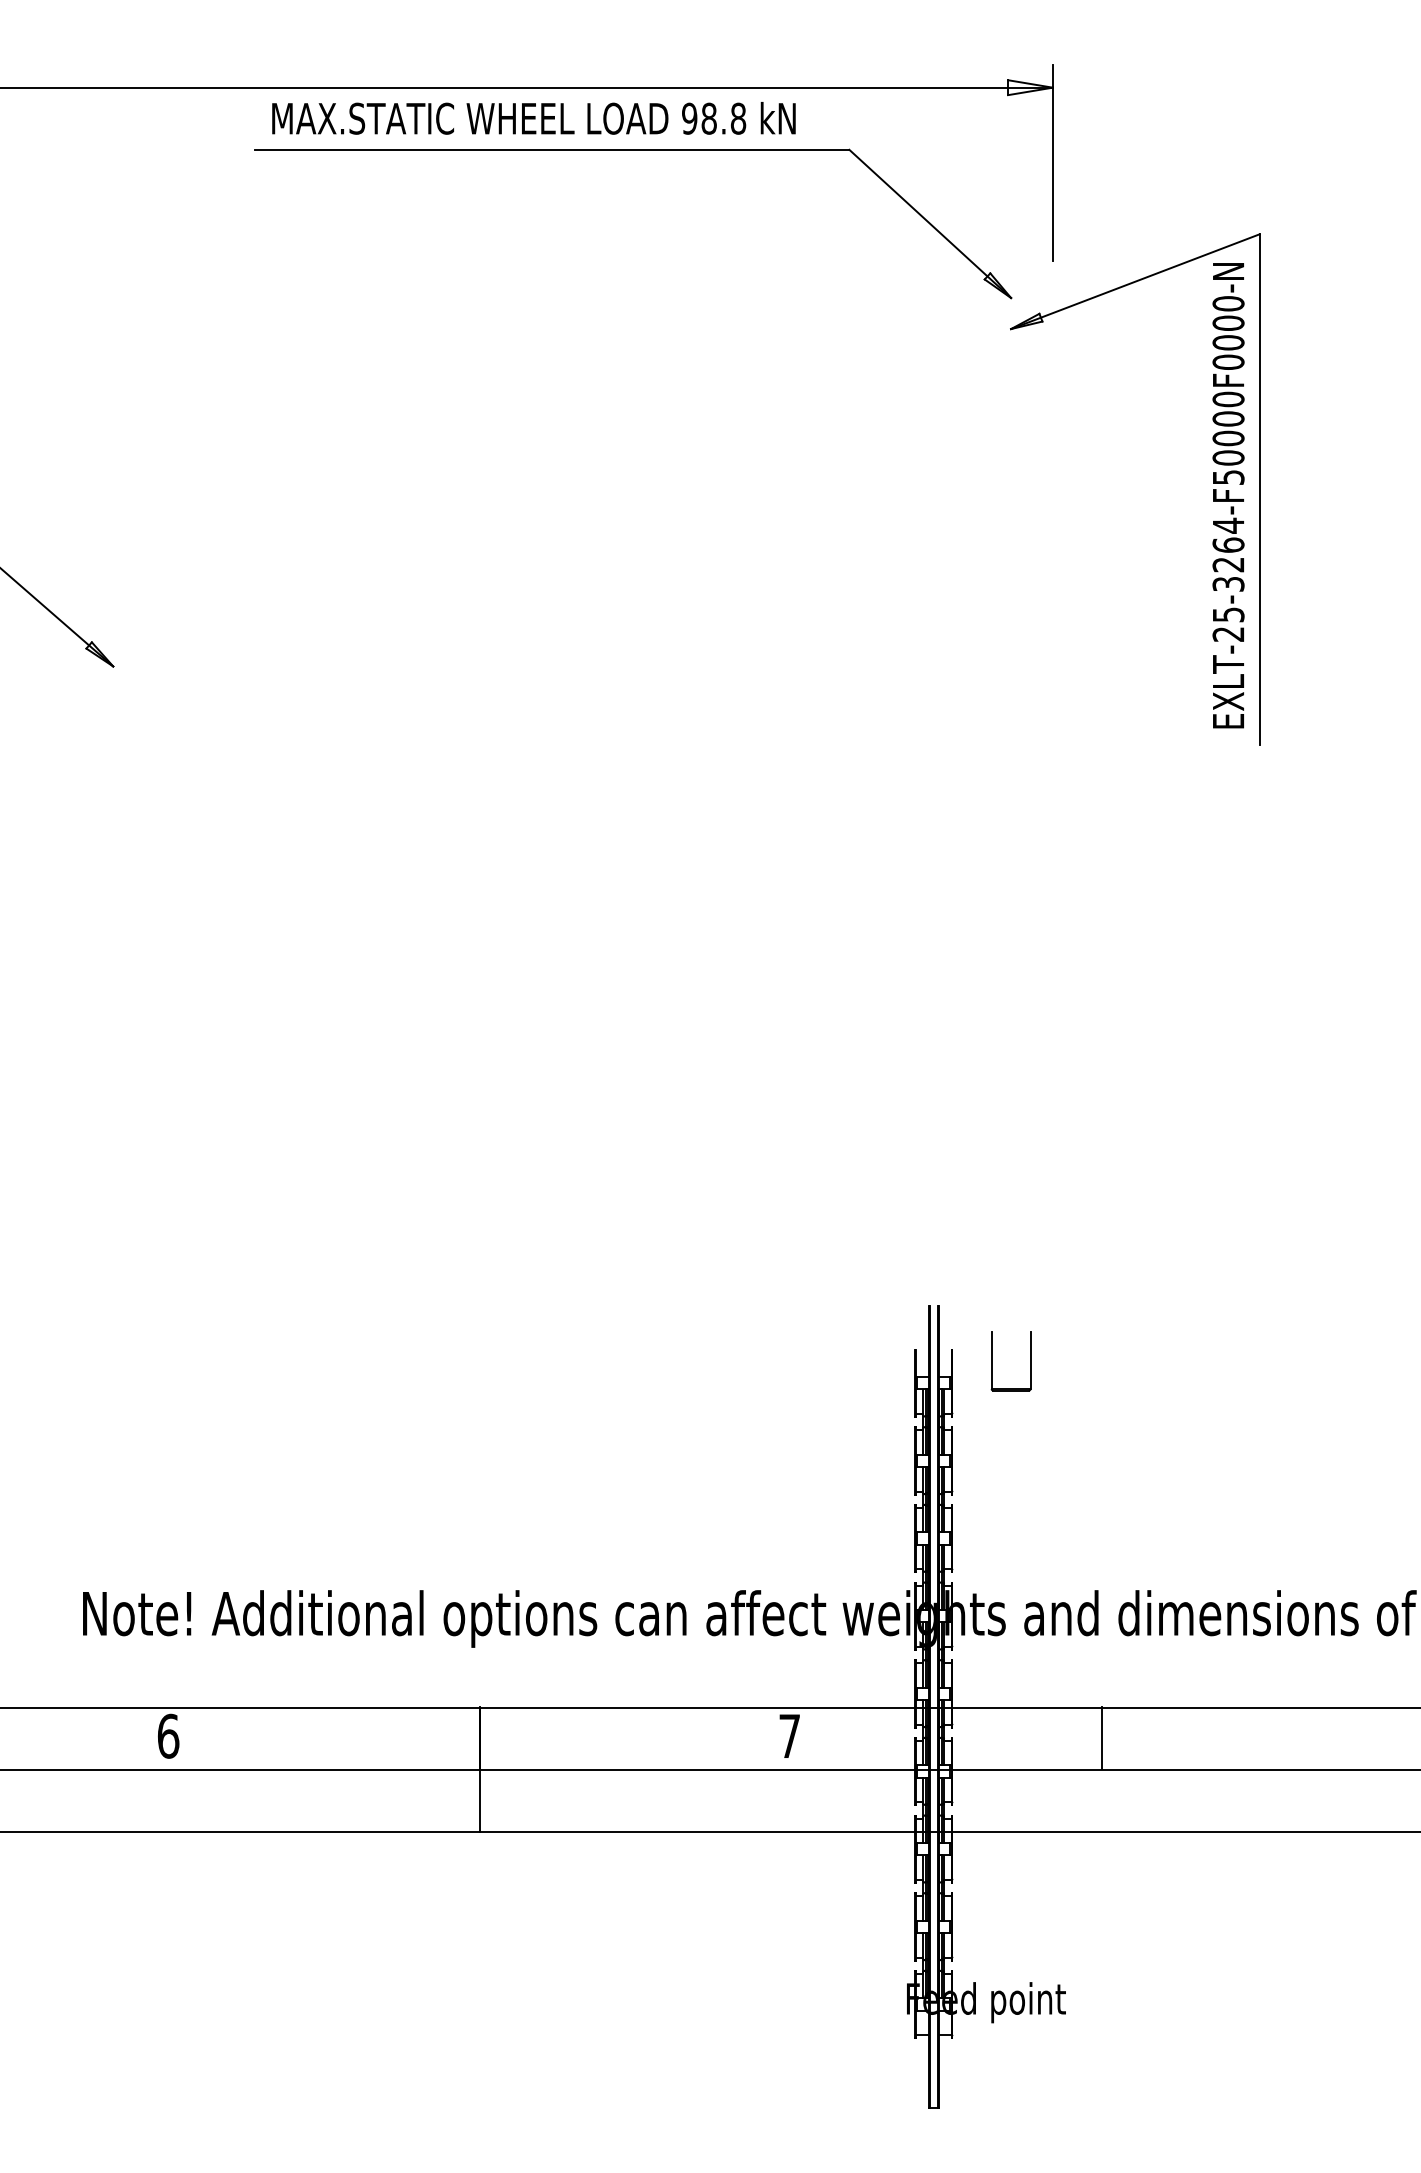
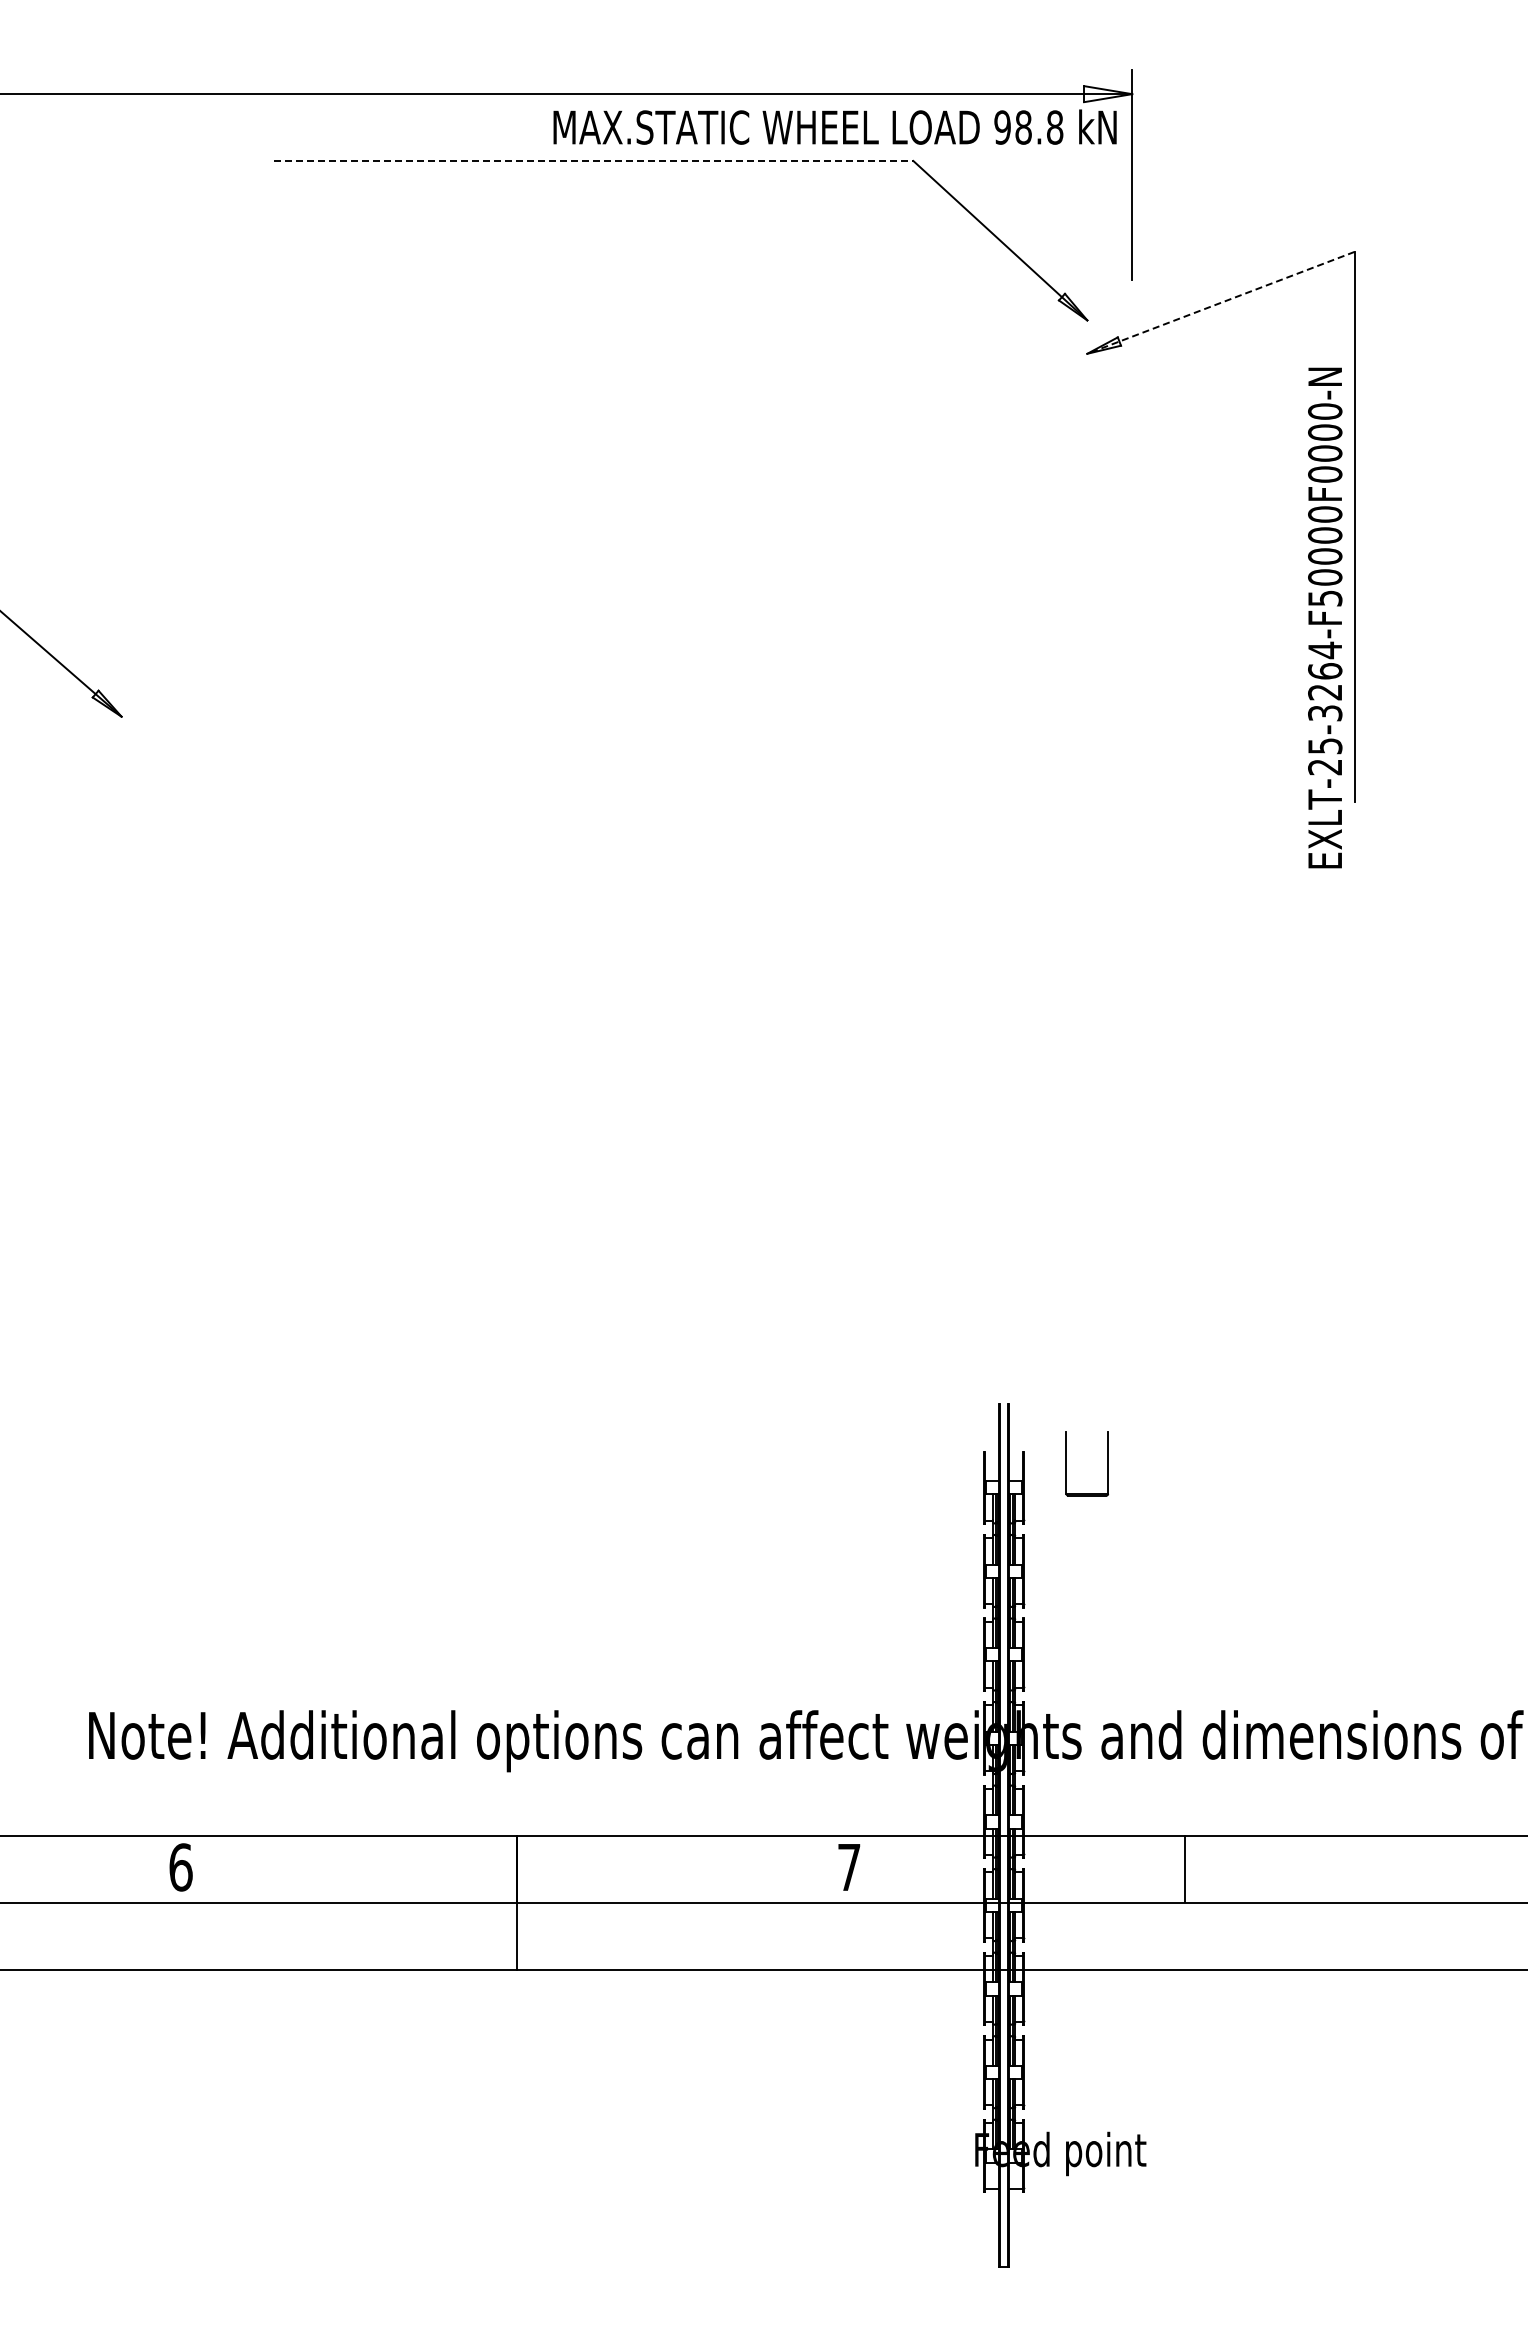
text: (533, 117) -> (834, 126), moved
line: (551, 150) -> (593, 161), solid -> dashed
line: (1134, 282) -> (1220, 303), solid -> dashed
text: (1228, 495) -> (1325, 617), moved

